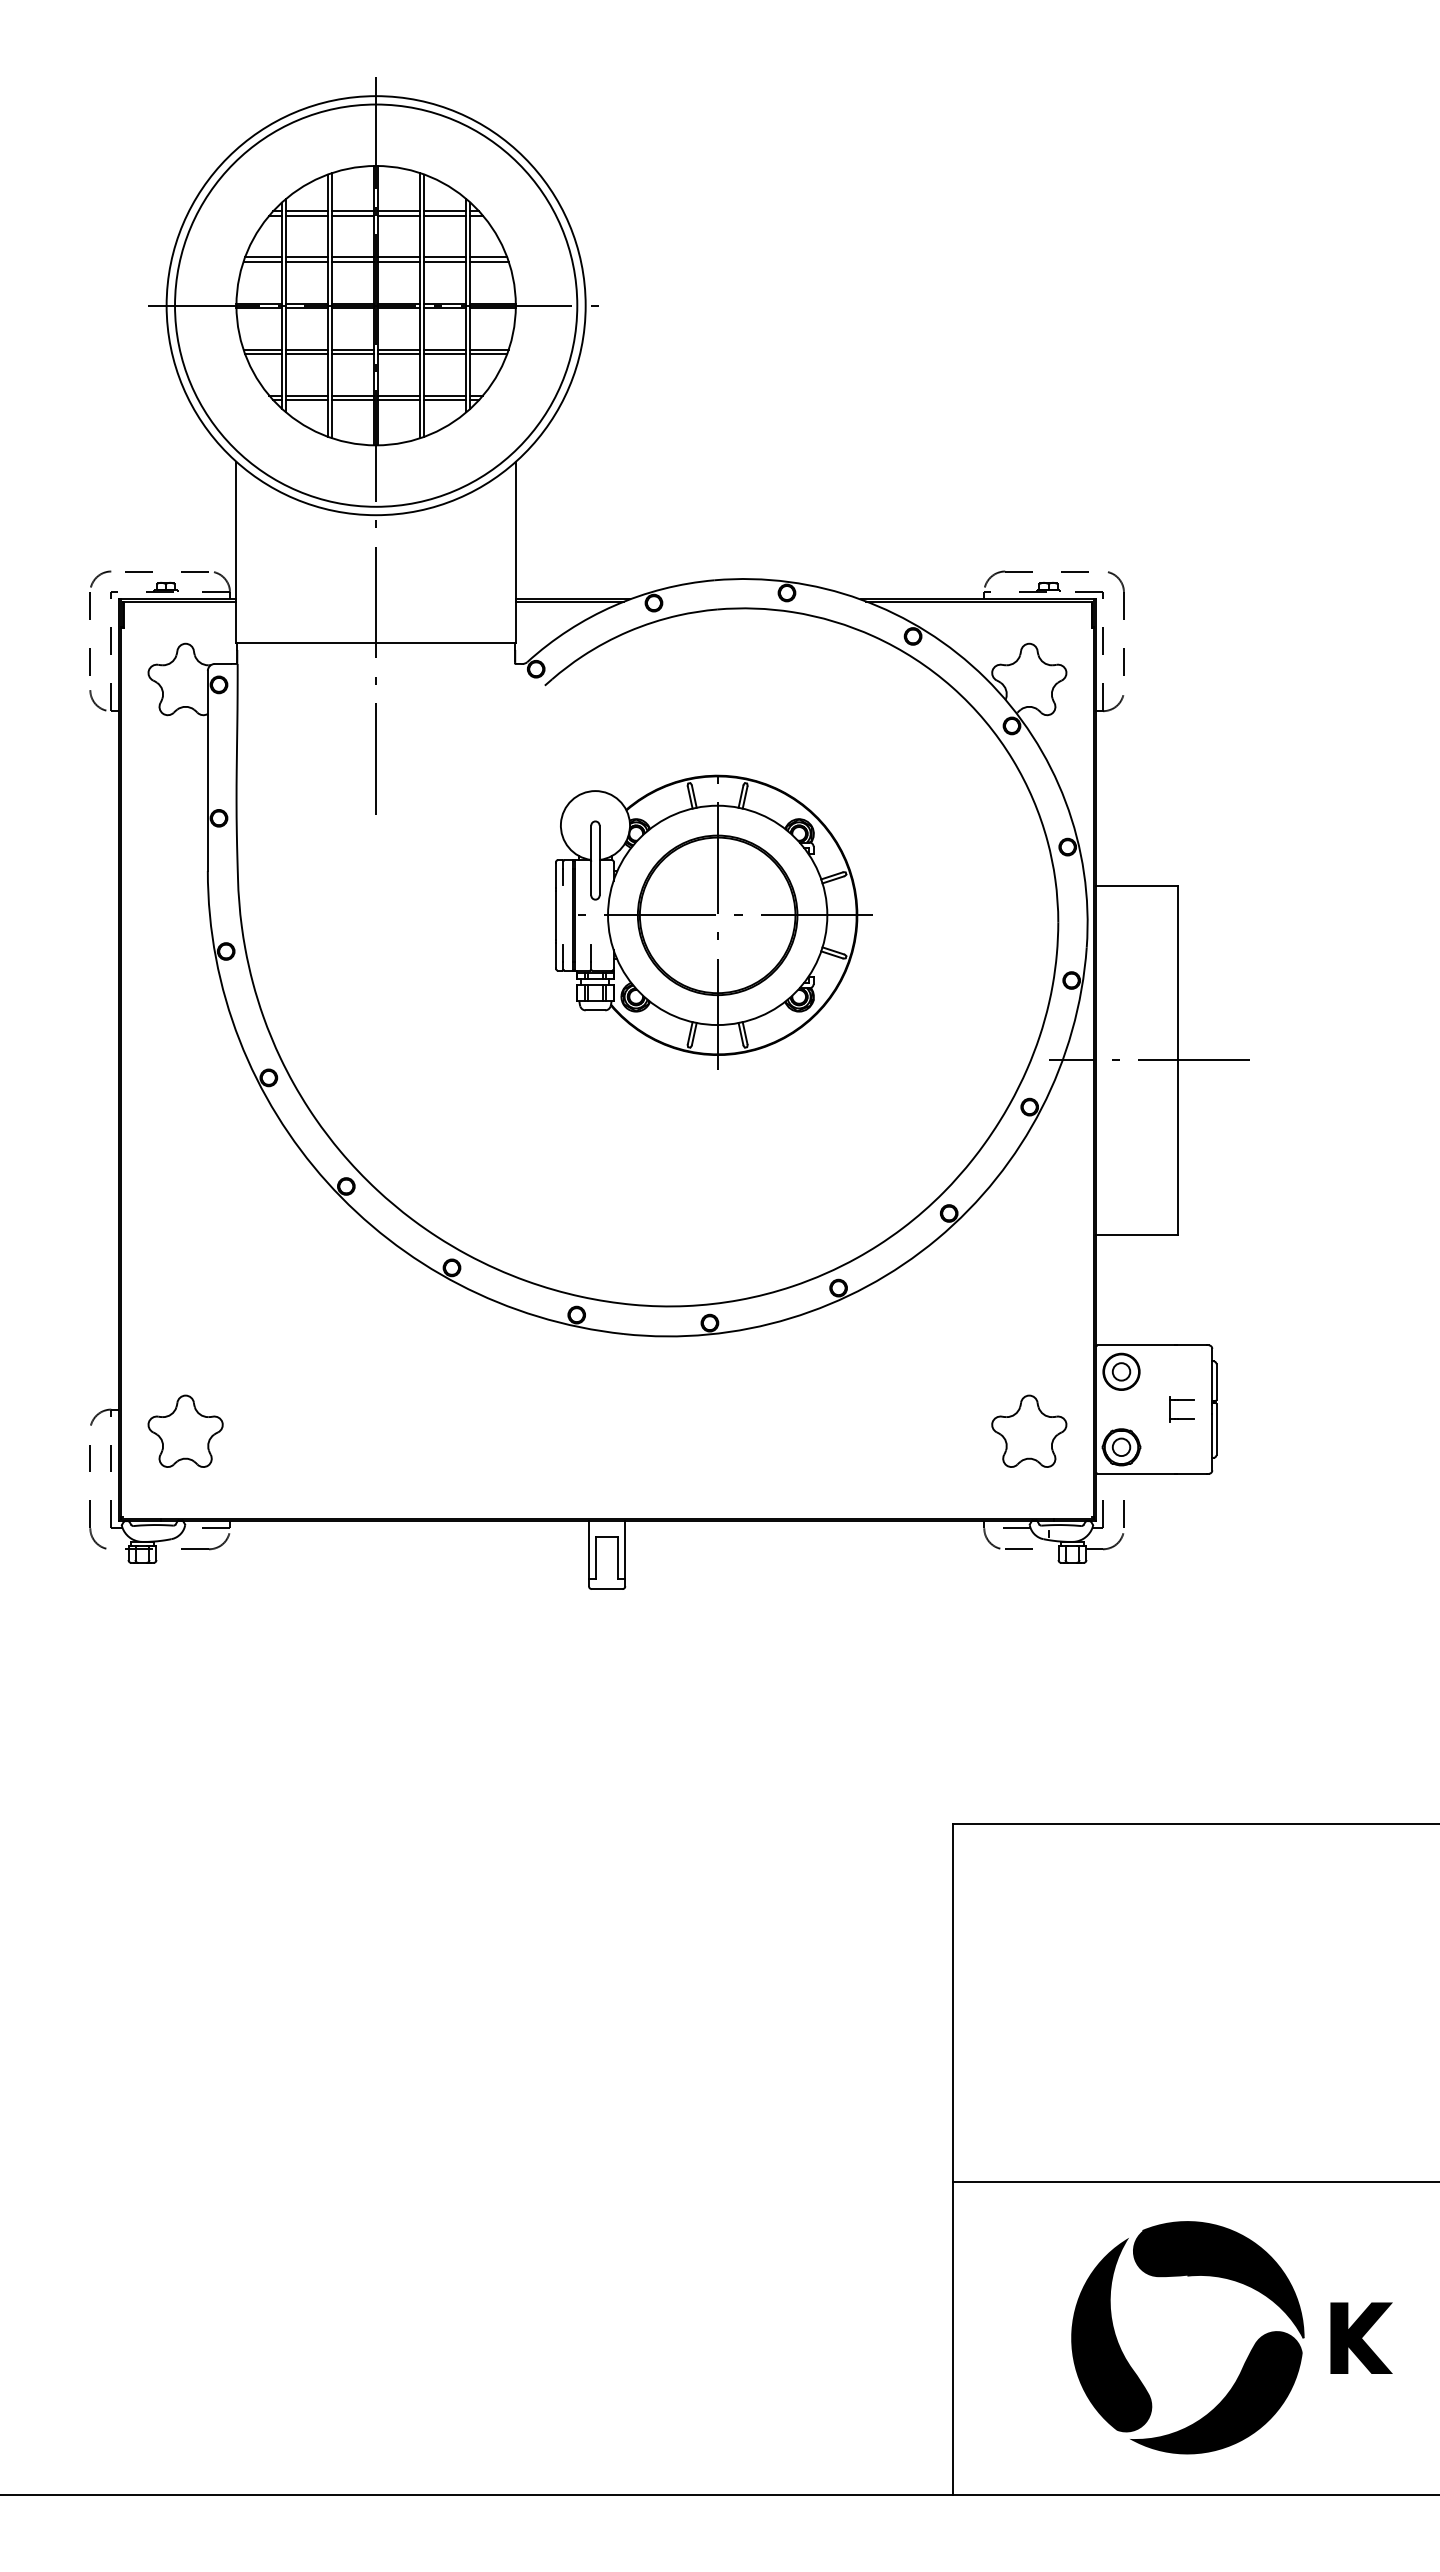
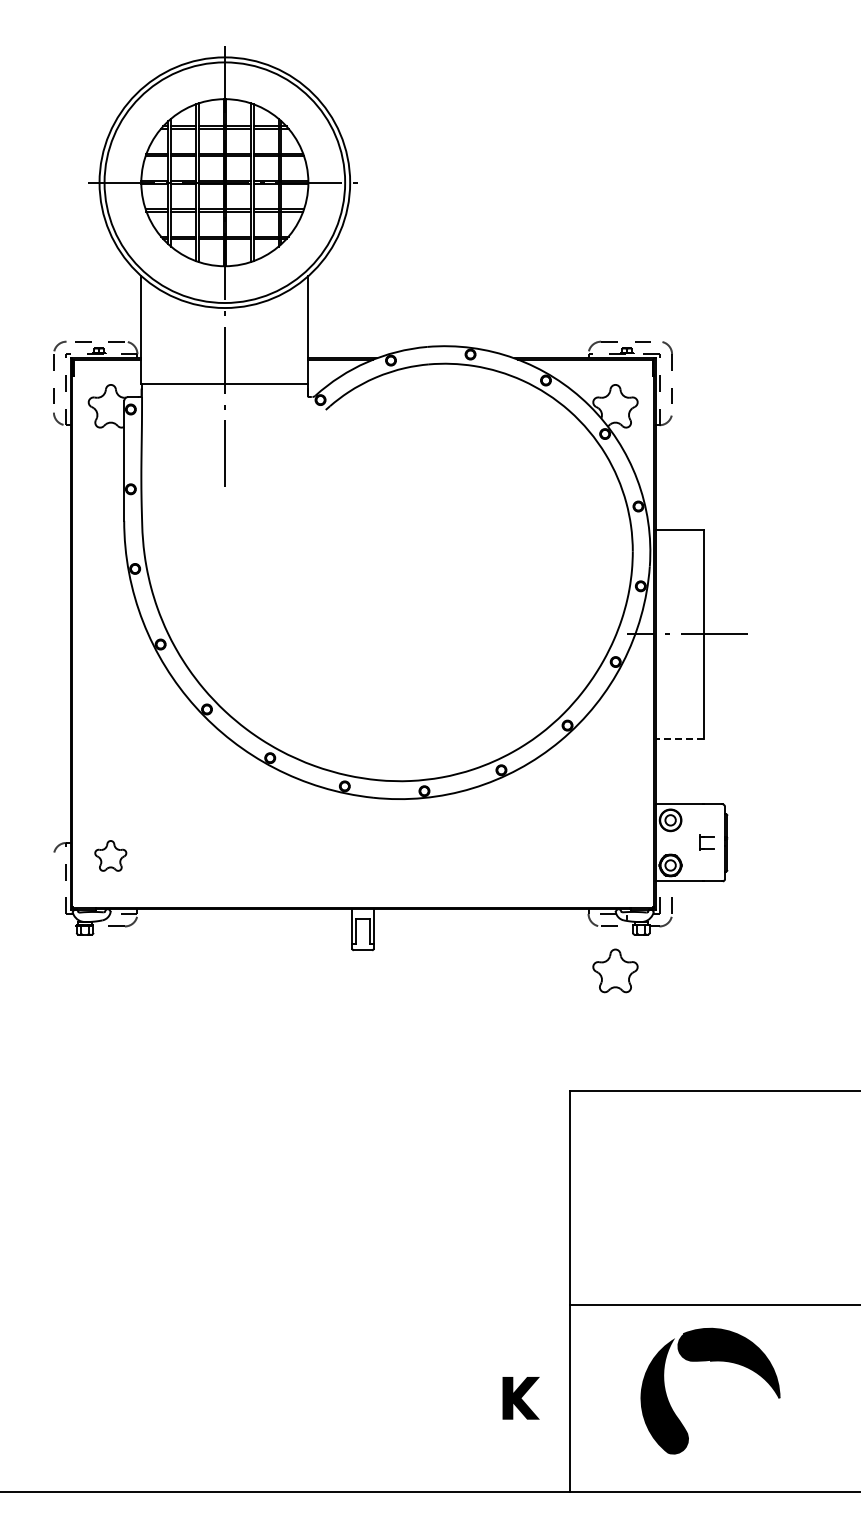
part: (713, 920) -> (426, 550), removed
line: (1136, 1235) -> (679, 738), solid -> dashed
part: (184, 1430) -> (110, 855), size x0.7
part: (1029, 1430) -> (615, 970), moved
part: (97, 1497) -> (58, 895), removed
part: (1360, 2338) -> (520, 1398), moved
fill: (1214, 2392) -> (726, 1430), removed

